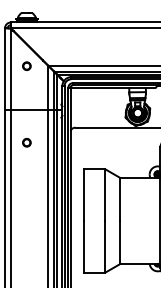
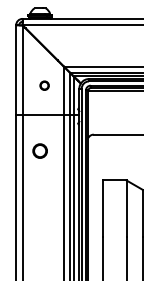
part: (26, 65) -> (44, 84), moved
part: (26, 142) -> (39, 150), size x1.6

